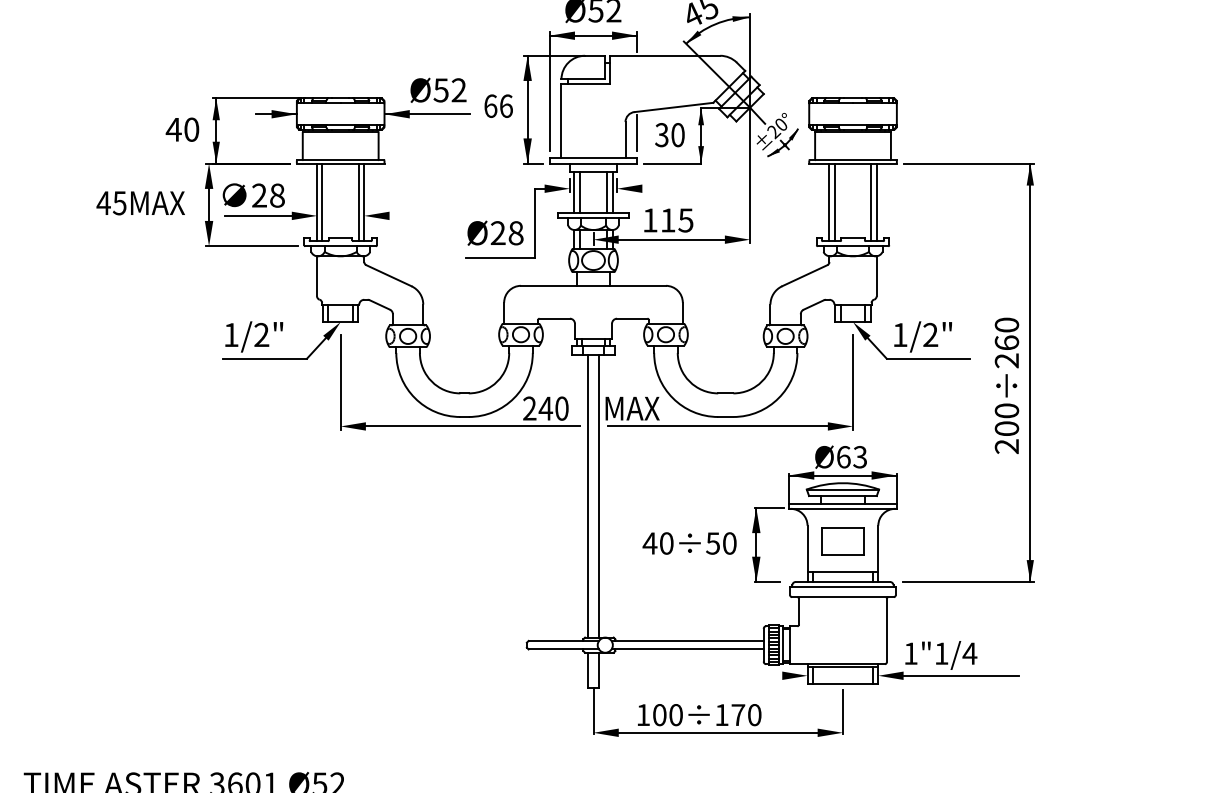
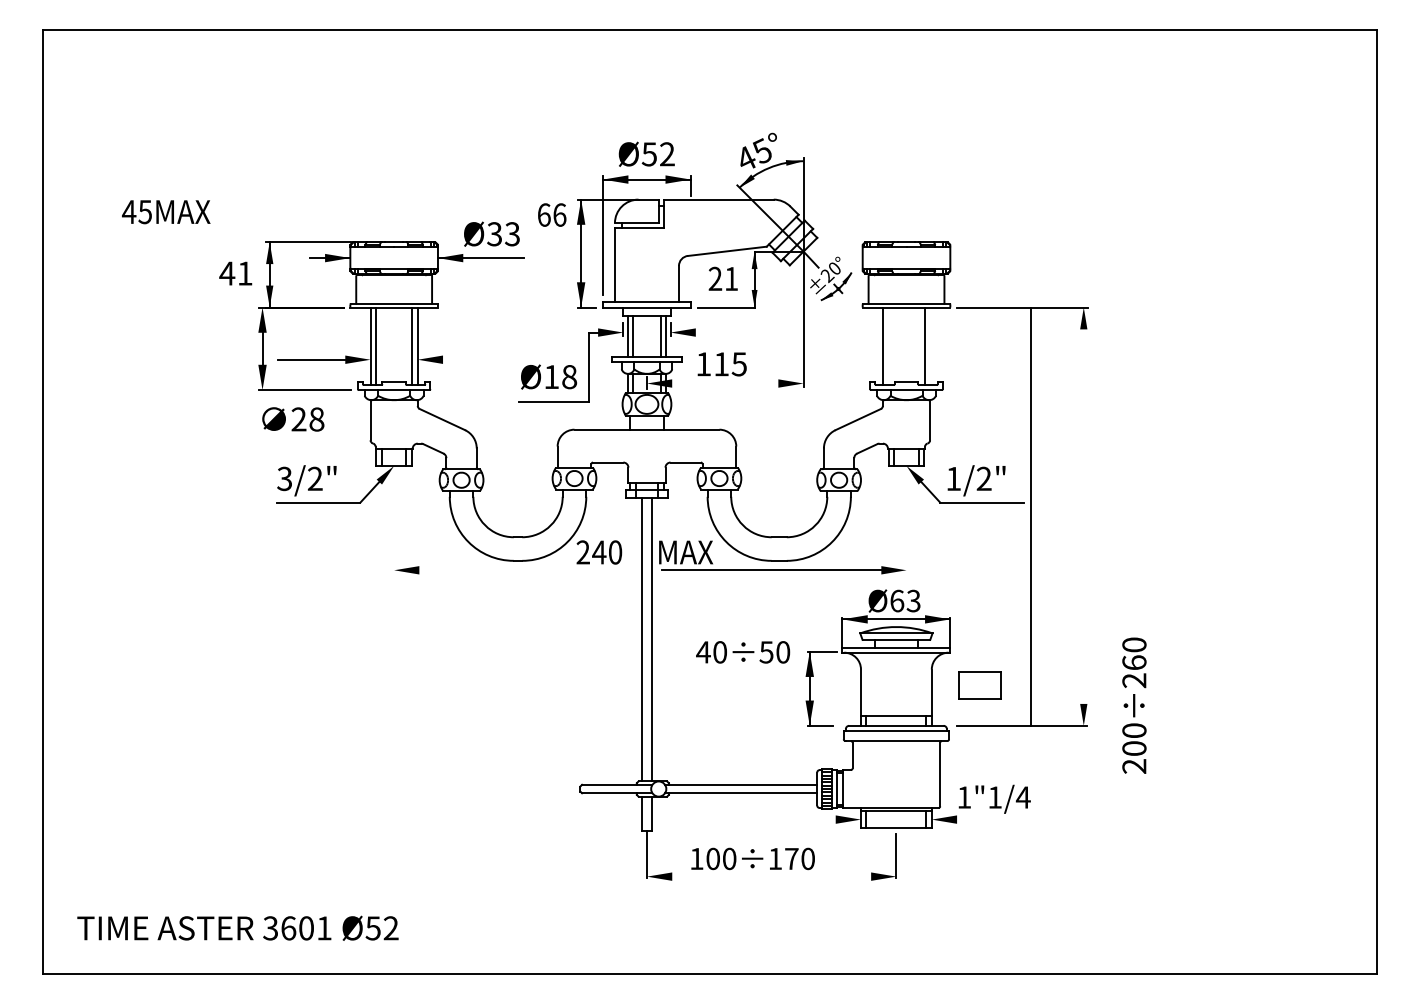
text: (450, 90) -> (503, 234), Ø52 -> Ø33
text: (499, 105) -> (552, 214), moved
text: (192, 129) -> (245, 273), 40 -> 41
line: (637, 133) -> (690, 277), removed
text: (670, 134) -> (723, 278), 30 -> 21
text: (254, 195) -> (293, 419), moved
line: (835, 202) -> (888, 346), removed
line: (877, 202) -> (930, 346), removed
text: (141, 203) -> (166, 212), moved
text: (498, 232) -> (551, 376), Ø28 -> Ø18
line: (671, 239) -> (724, 383), removed
text: (231, 334) -> (284, 478), 1/2" -> 3/2"
line: (1030, 372) -> (1030, 516), moved
line: (341, 382) -> (394, 526), removed
line: (853, 382) -> (906, 526), removed
text: (1007, 385) -> (1134, 705), moved
line: (465, 426) -> (518, 570), removed
part: (842, 541) -> (979, 685), moved
text: (690, 543) -> (743, 652), moved
line: (961, 675) -> (1014, 819), removed
line: (718, 732) -> (771, 876), removed

